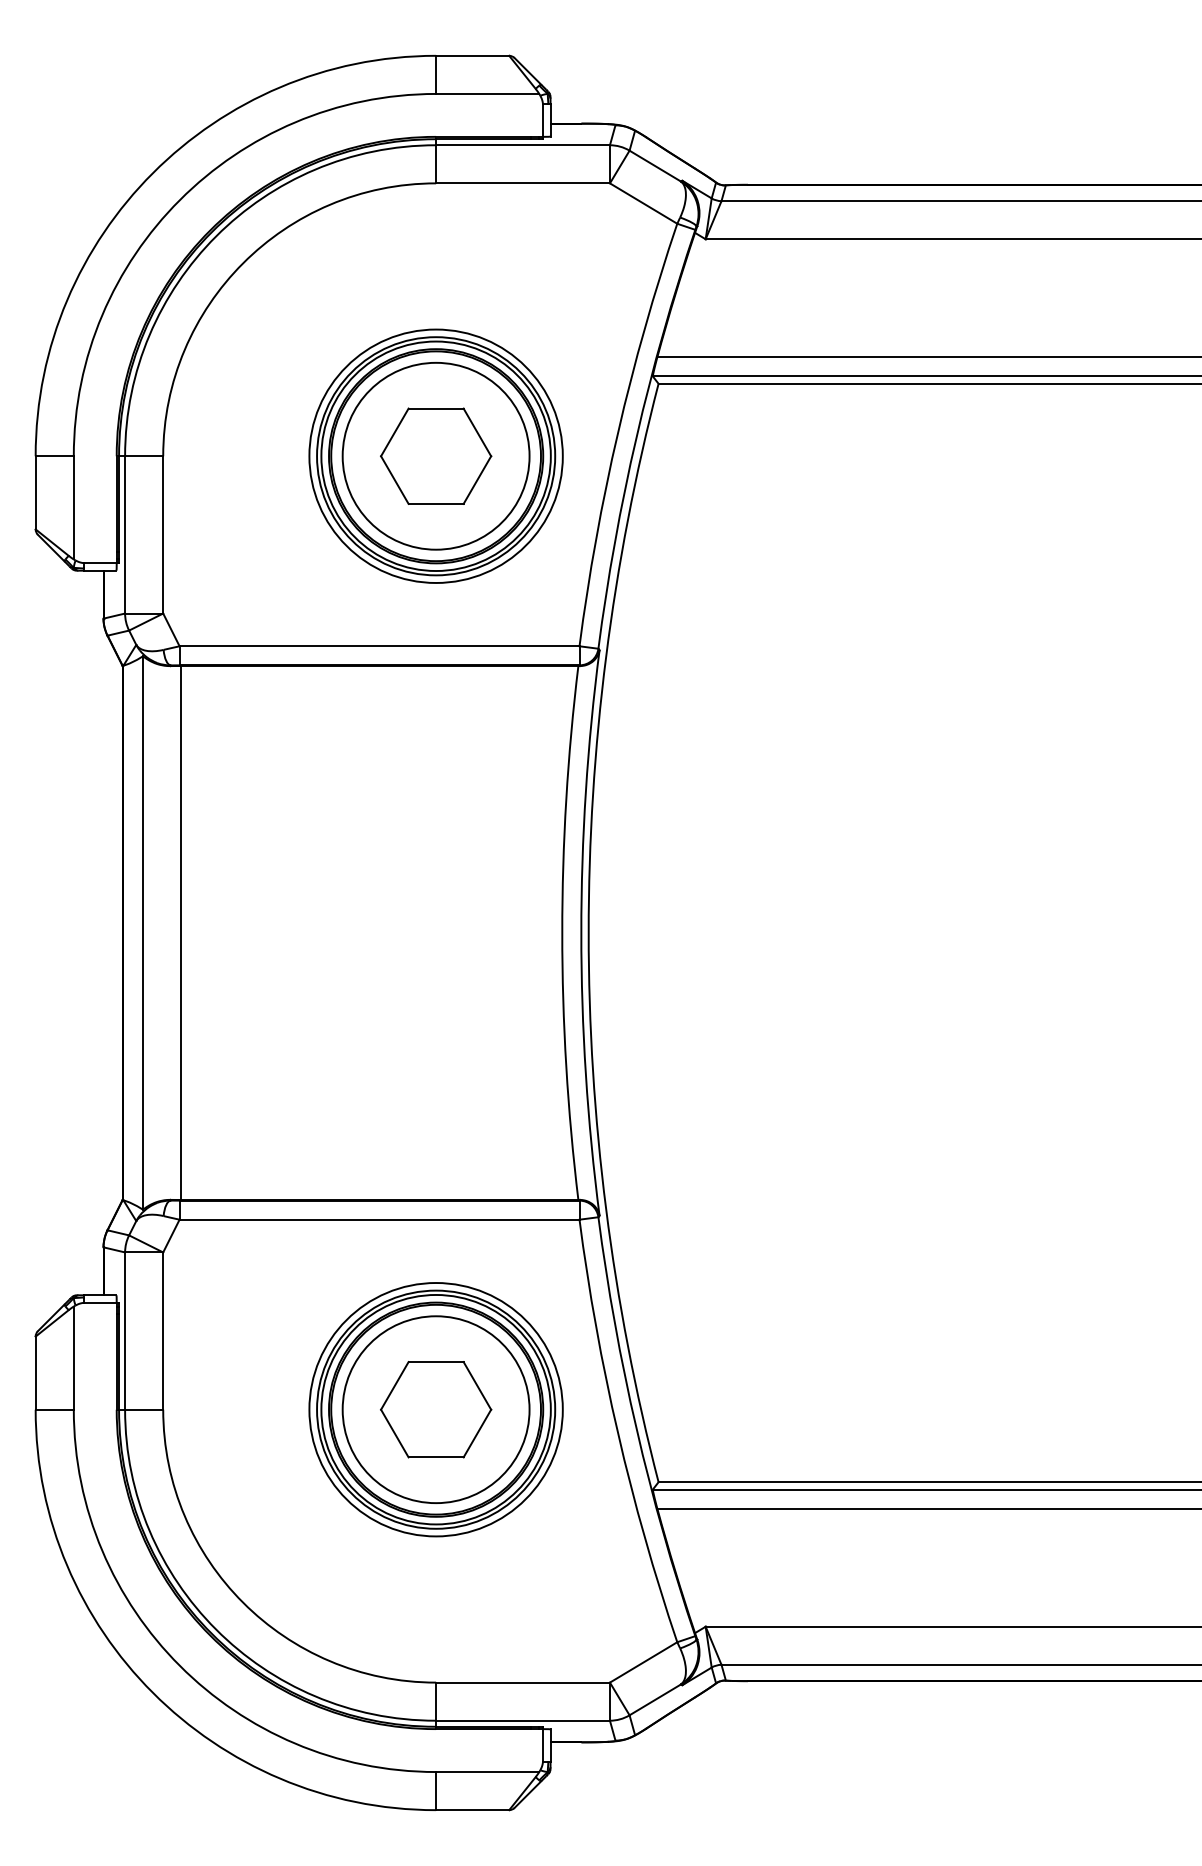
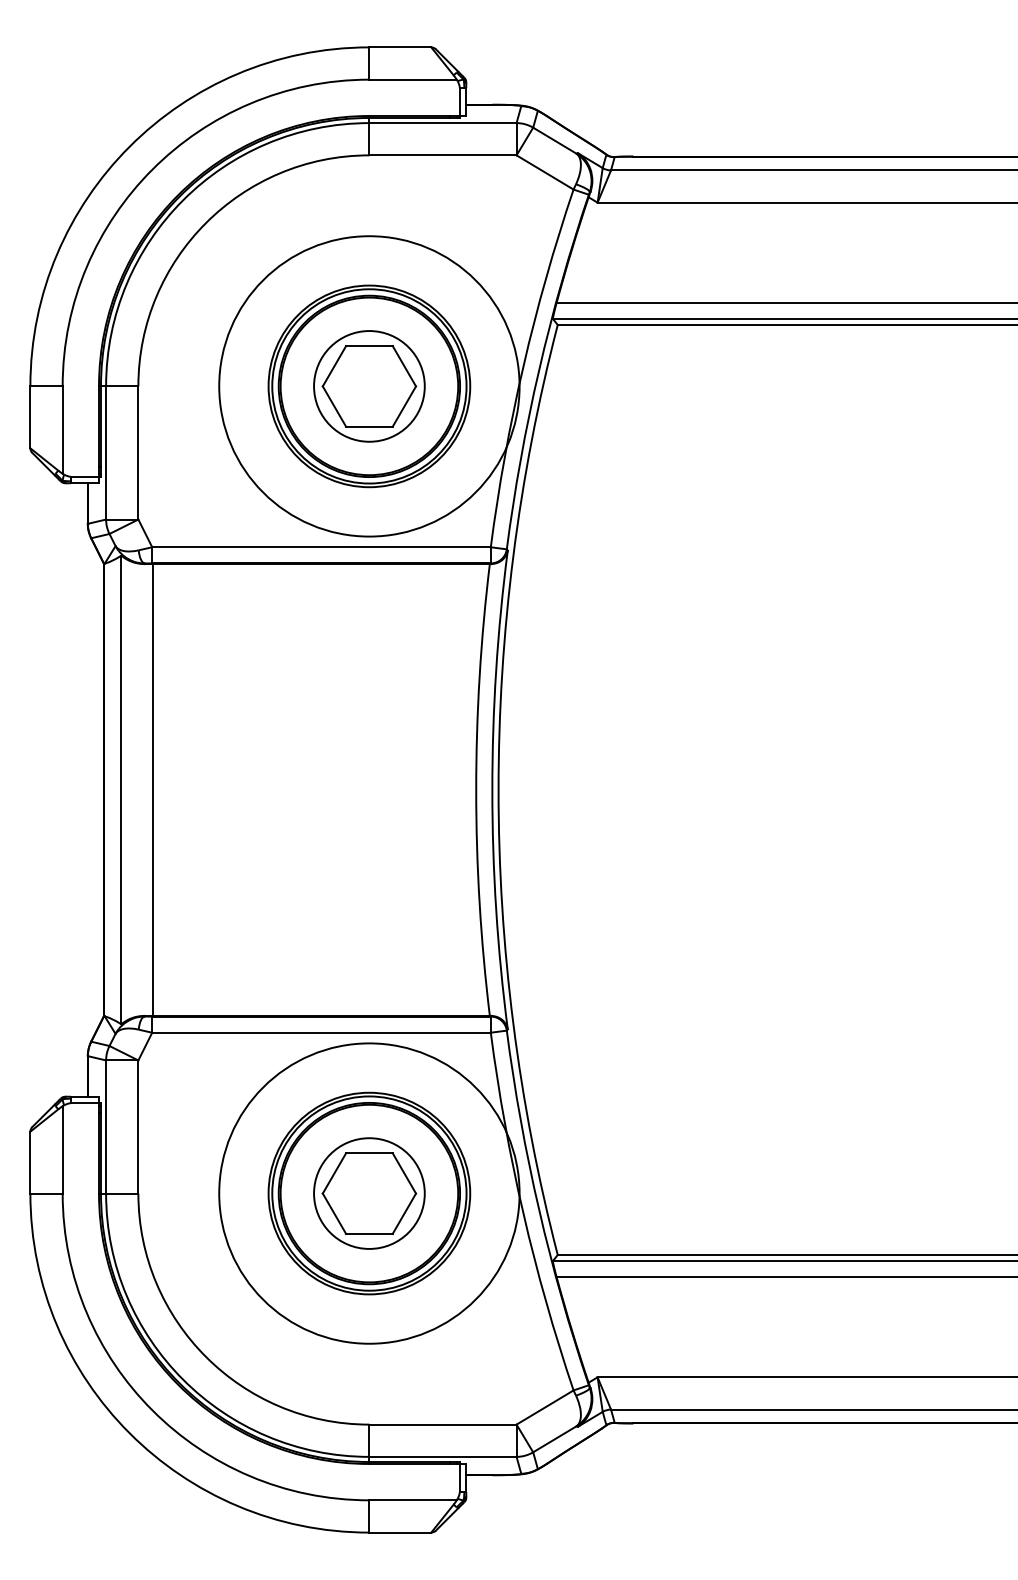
circle: (436, 456) -> (369, 386), size x0.7
circle: (436, 456) -> (369, 386), size x1.4
circle: (436, 1409) -> (369, 1193), size x0.7
circle: (436, 1409) -> (369, 1193), size x1.4

